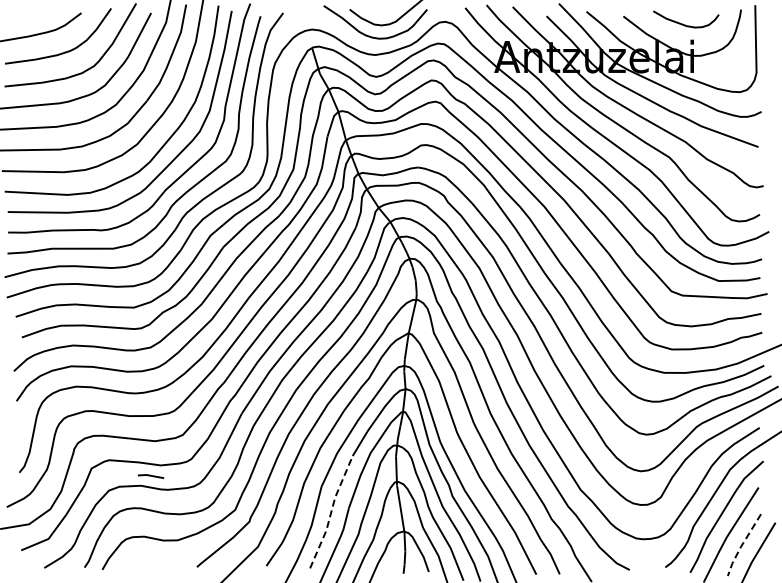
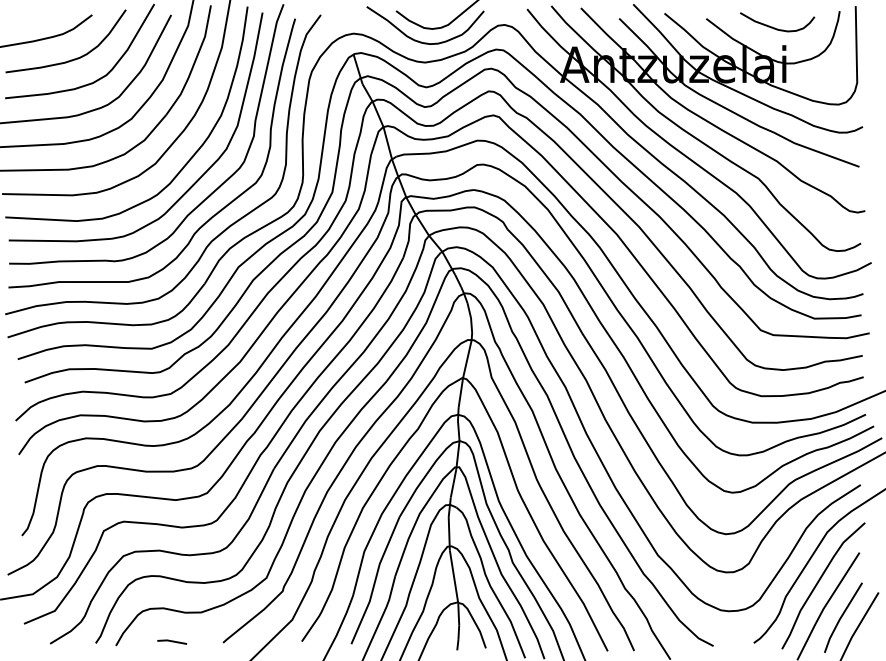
line: (150, 476) -> (171, 642), moved
line: (331, 511) -> (375, 579), dashed -> solid
line: (742, 545) -> (841, 618), dashed -> solid

